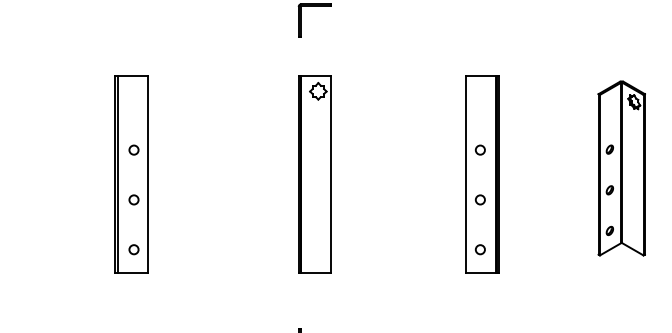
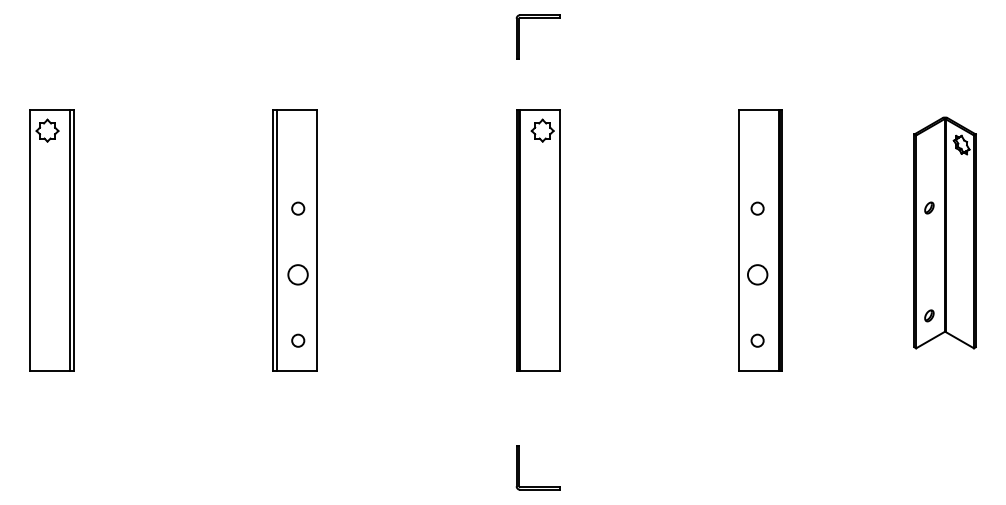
part: (609, 189) -> (929, 261), removed
circle: (134, 199) -> (298, 274), size x1.6
circle: (480, 199) -> (757, 274), size x1.6

